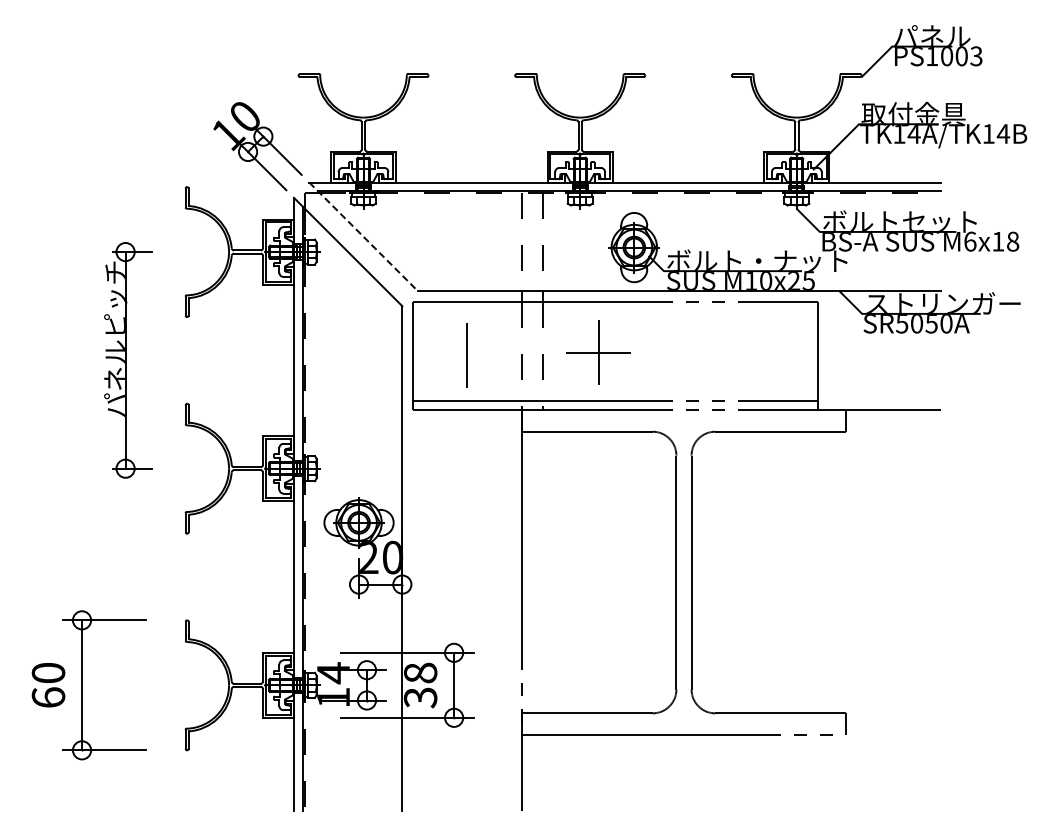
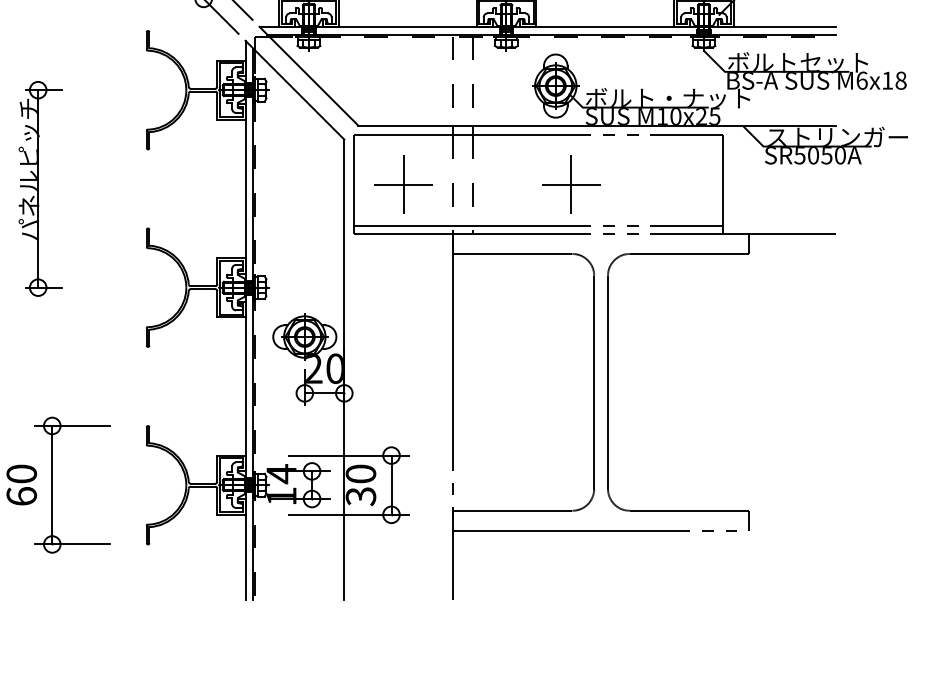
line: (363, 236) -> (308, 75), dashed -> solid
part: (598, 352) -> (571, 184), moved
line: (466, 355) -> (402, 184), added
part: (128, 360) -> (40, 189), moved
text: (420, 672) -> (360, 473), 38 -> 30

